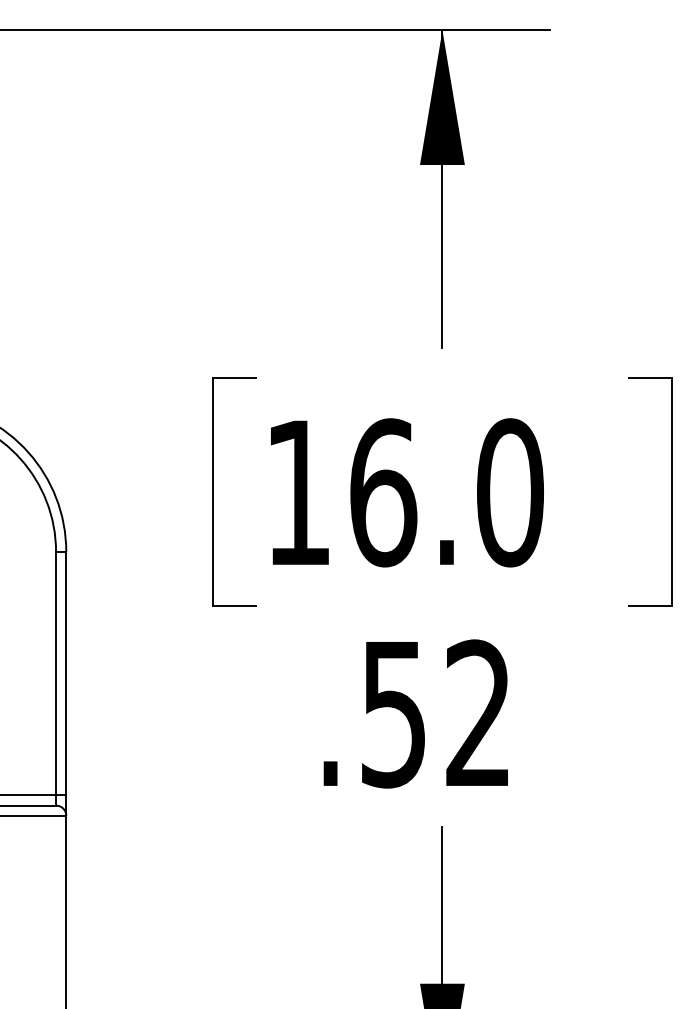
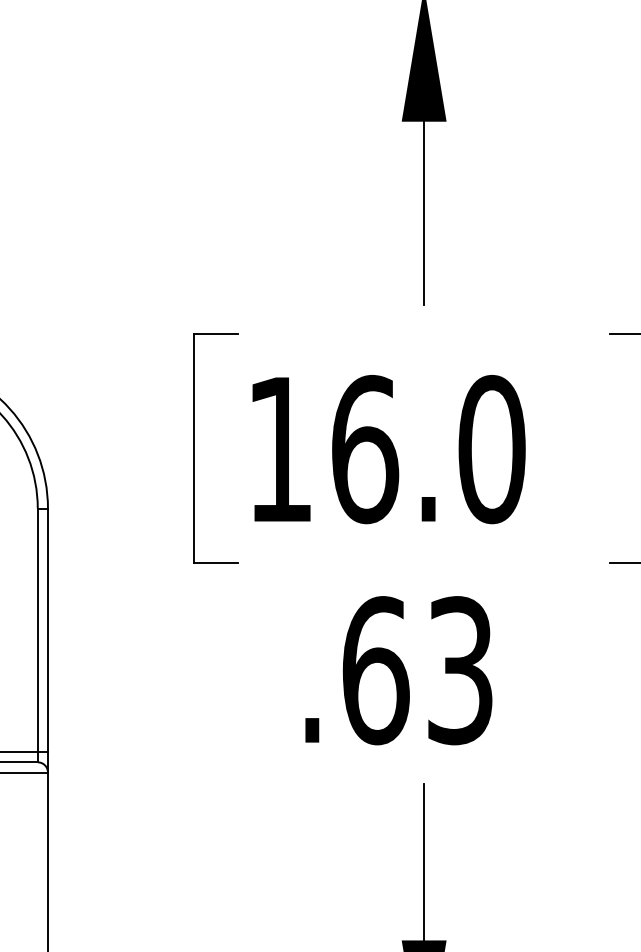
text: (435, 713) -> (417, 670), .52 -> .63

